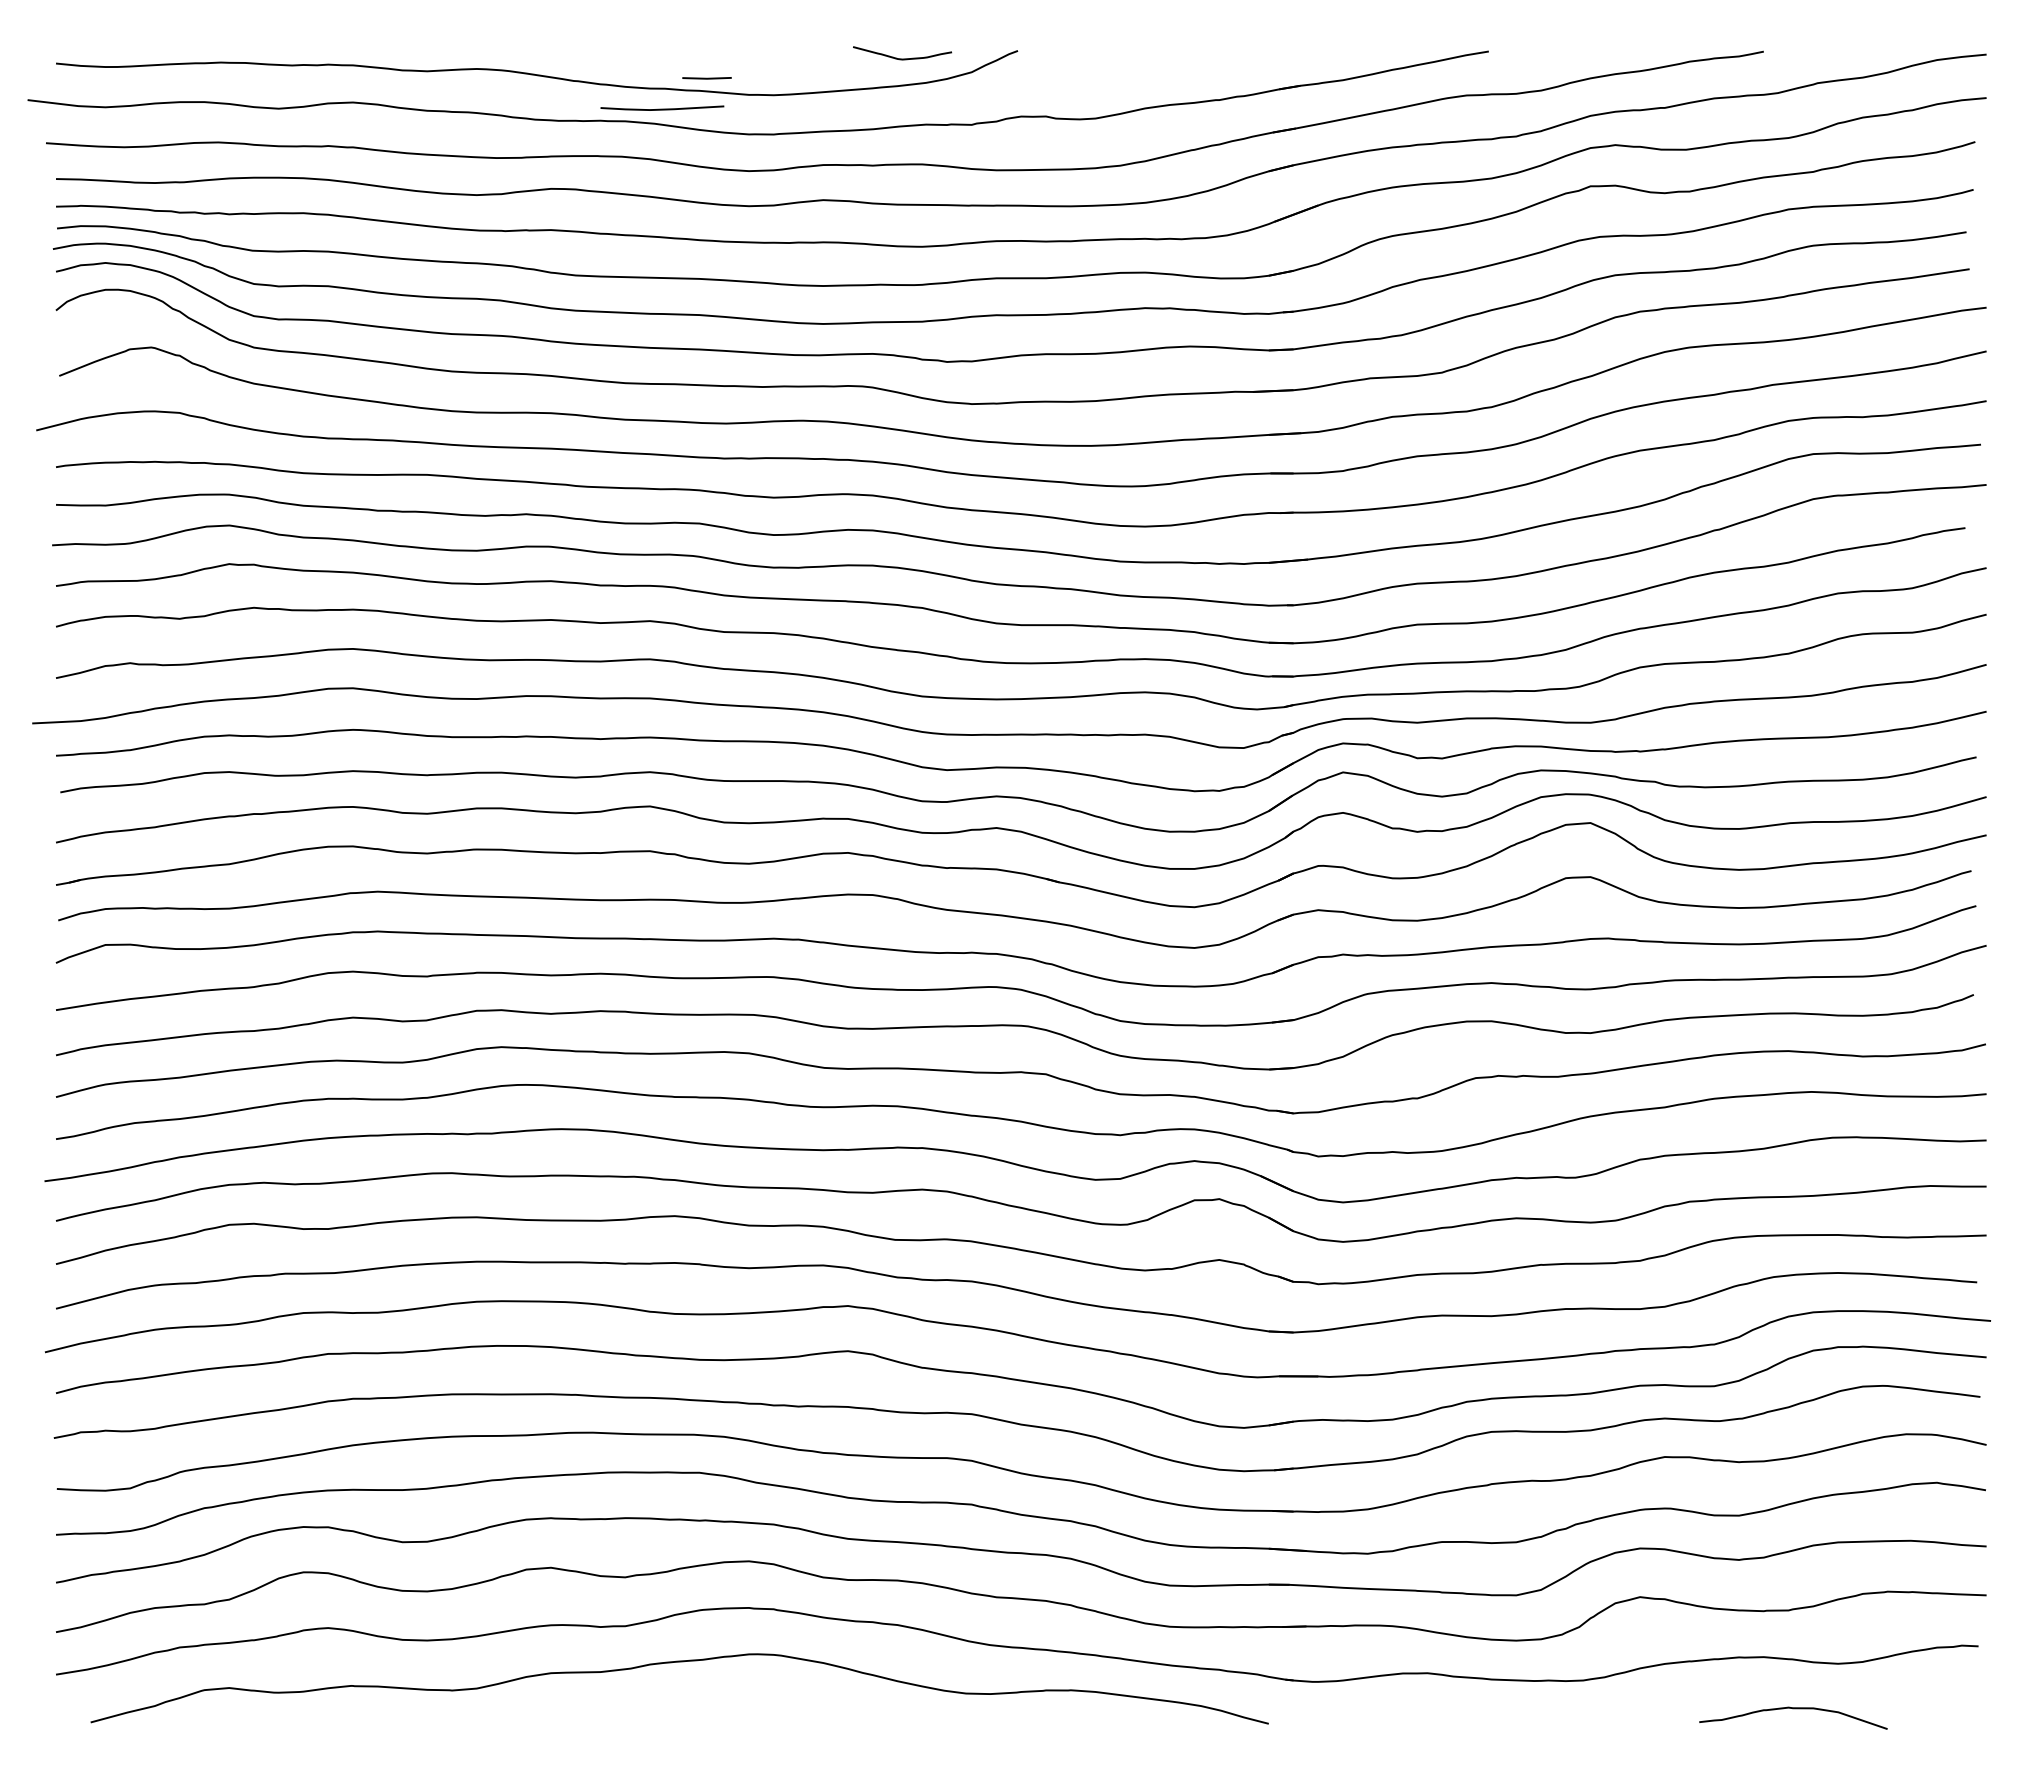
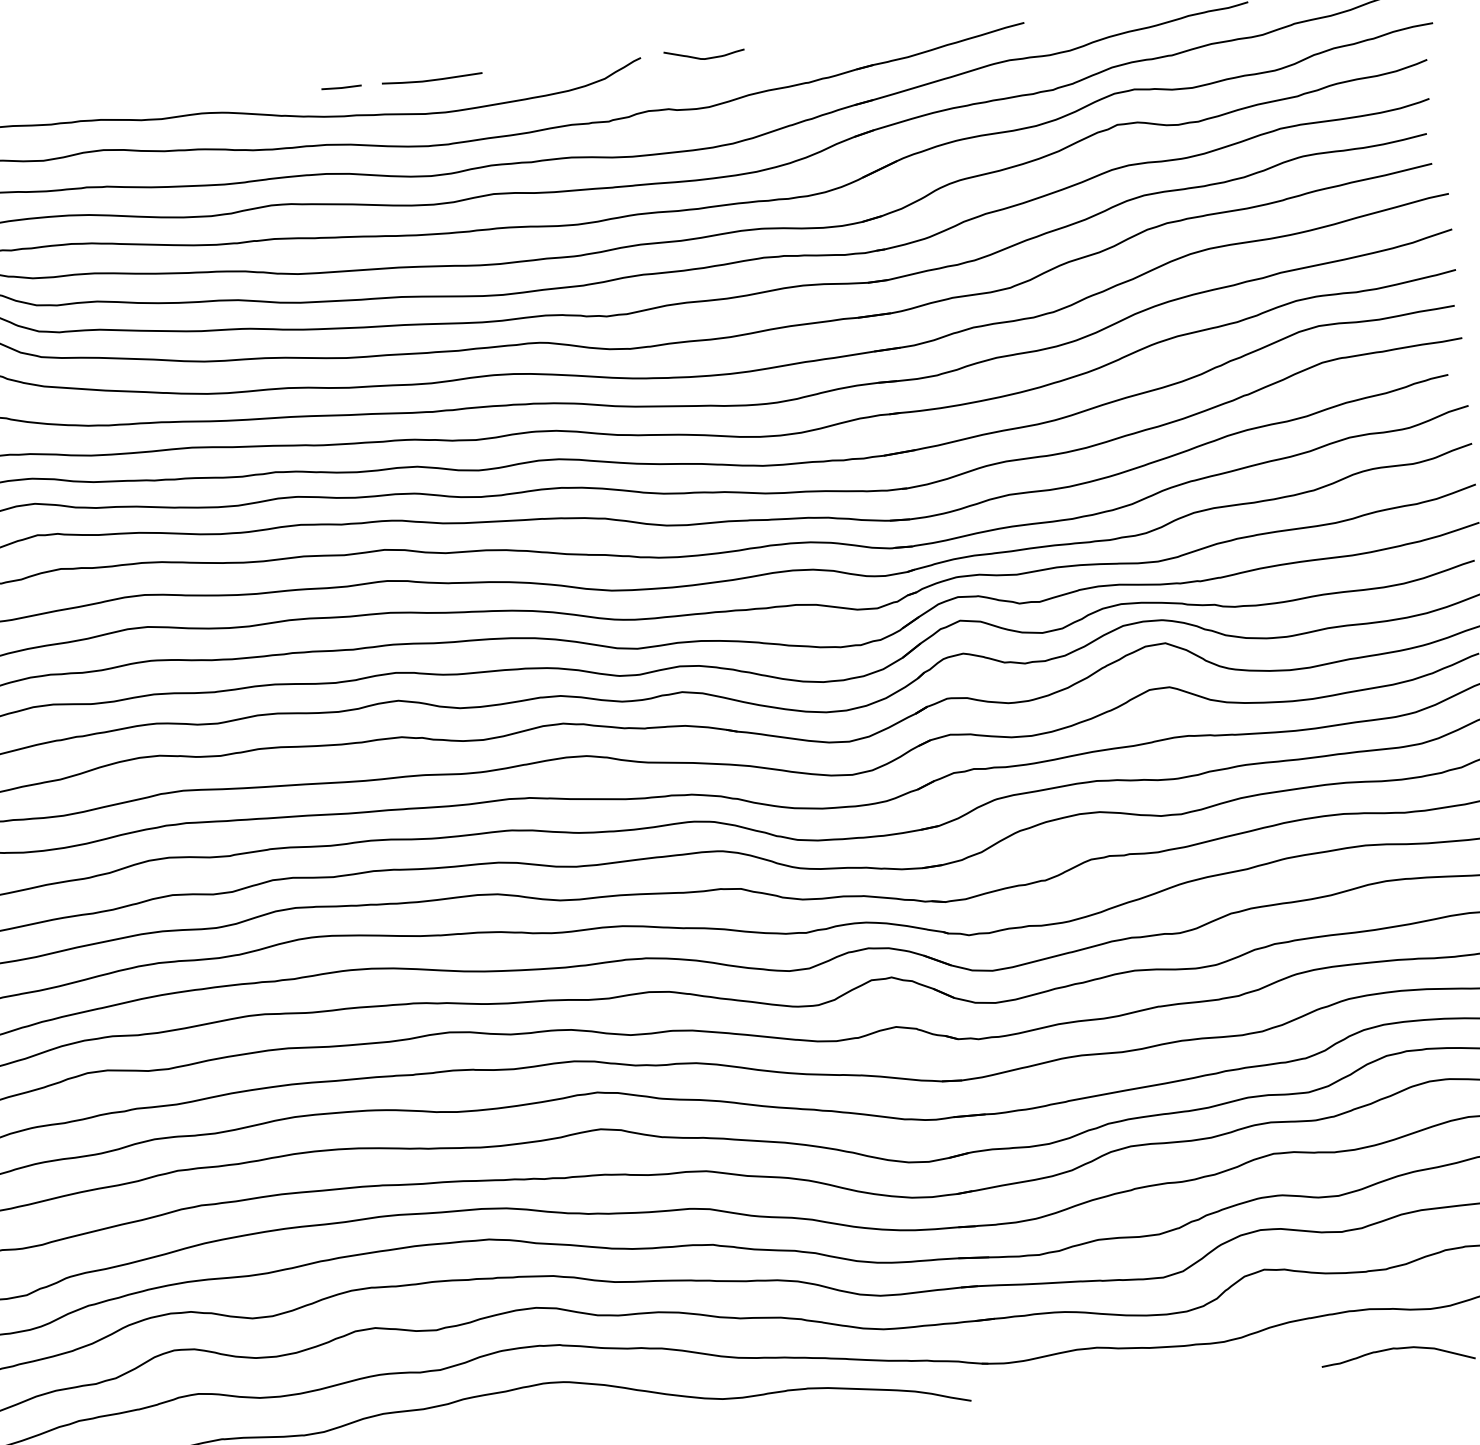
curve: (902, 58) -> (704, 58), moved
line: (706, 78) -> (341, 87), moved
line: (662, 108) -> (432, 79), moved

